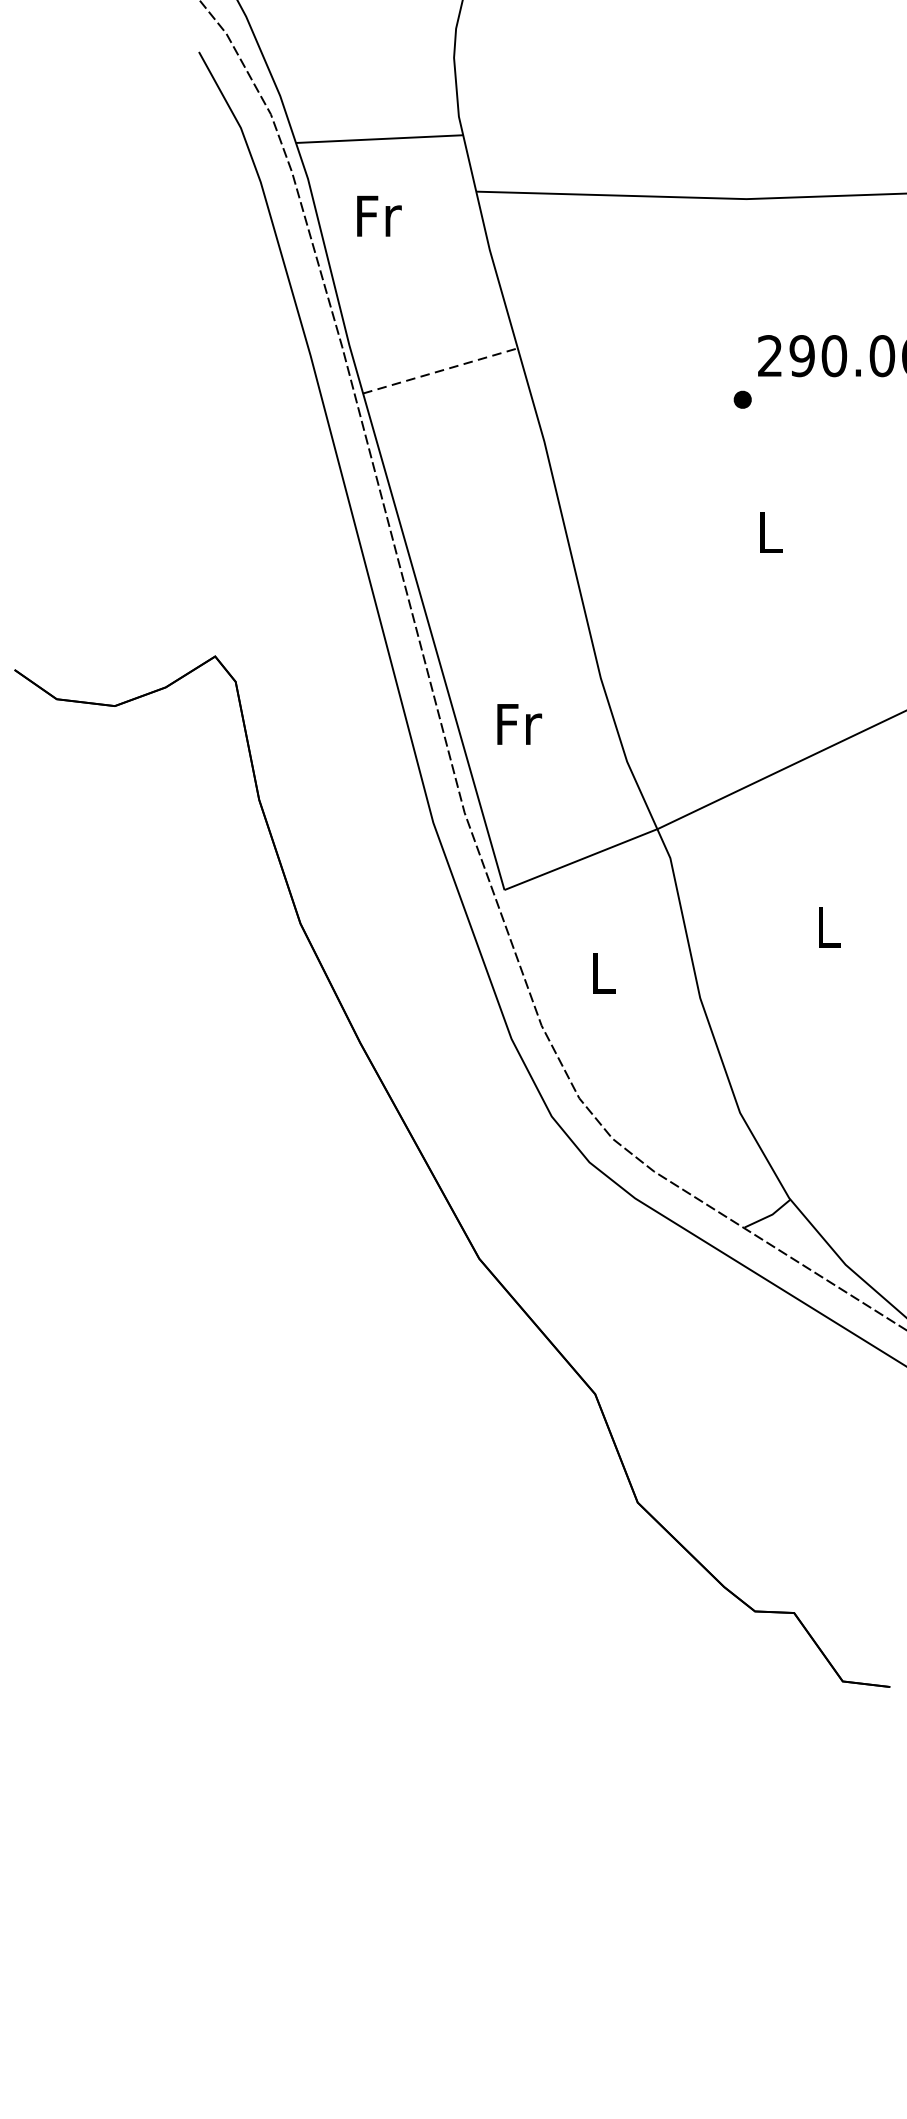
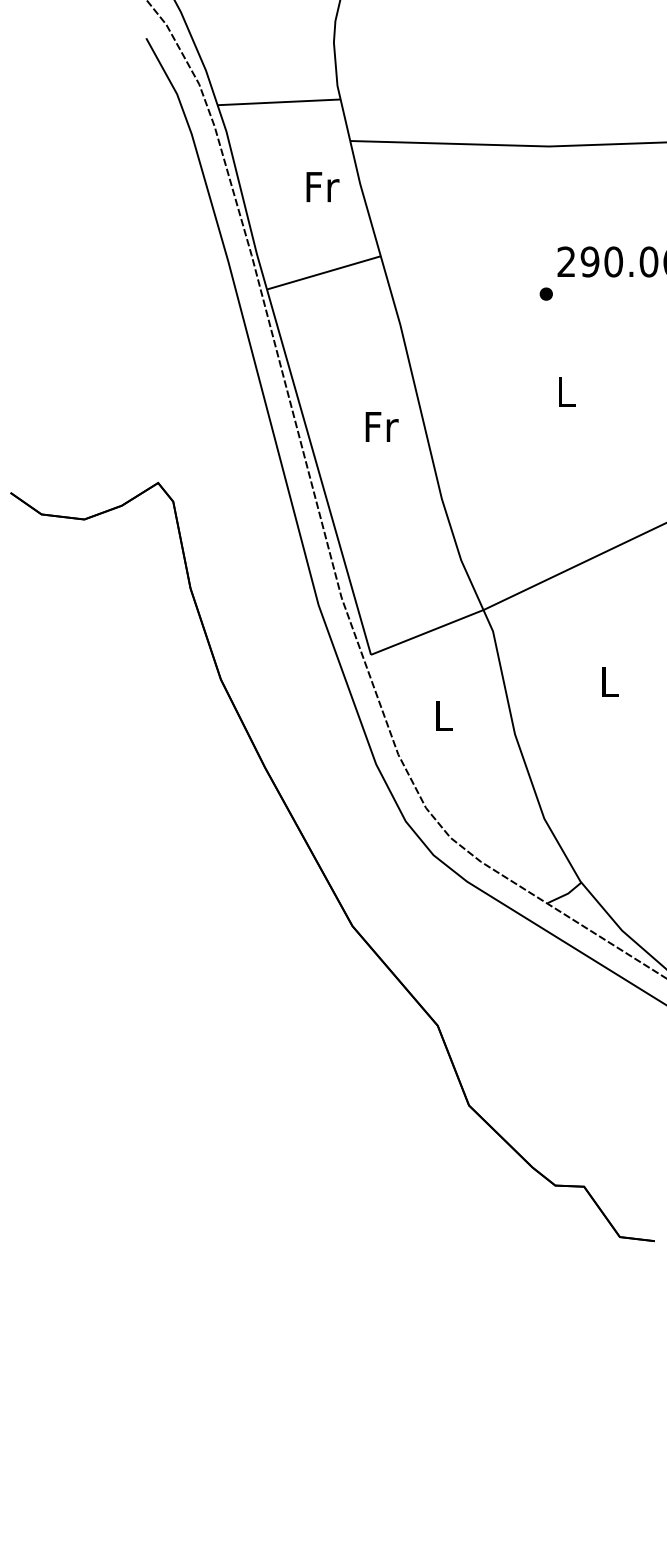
text: (378, 215) -> (322, 186), moved
line: (441, 370) -> (324, 272), dashed -> solid
text: (518, 723) -> (381, 426), moved

